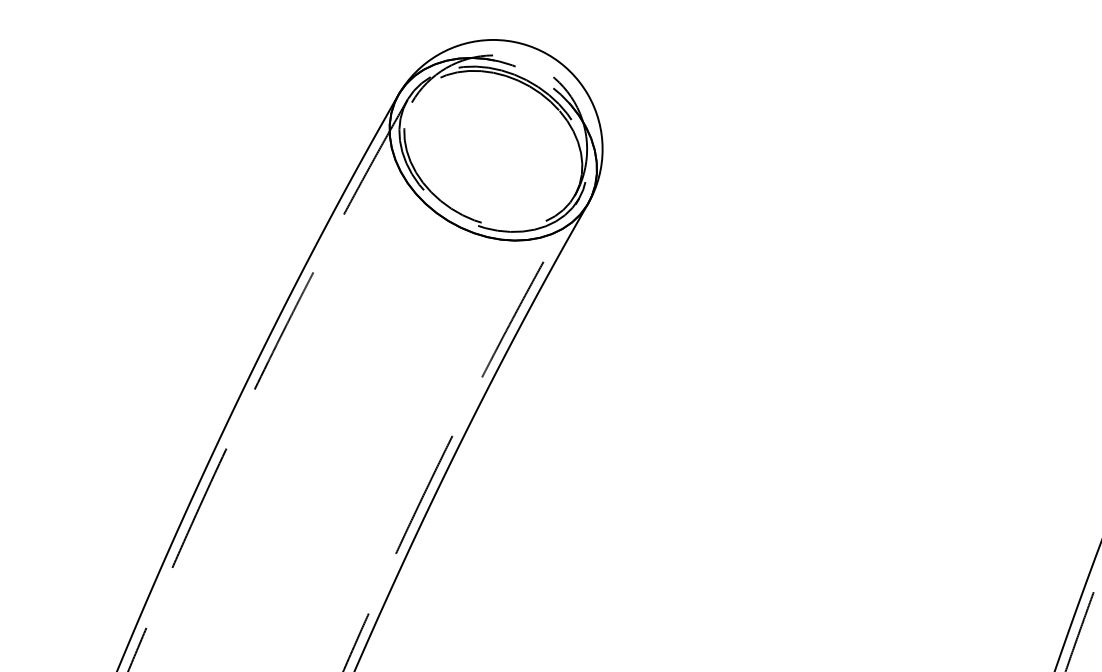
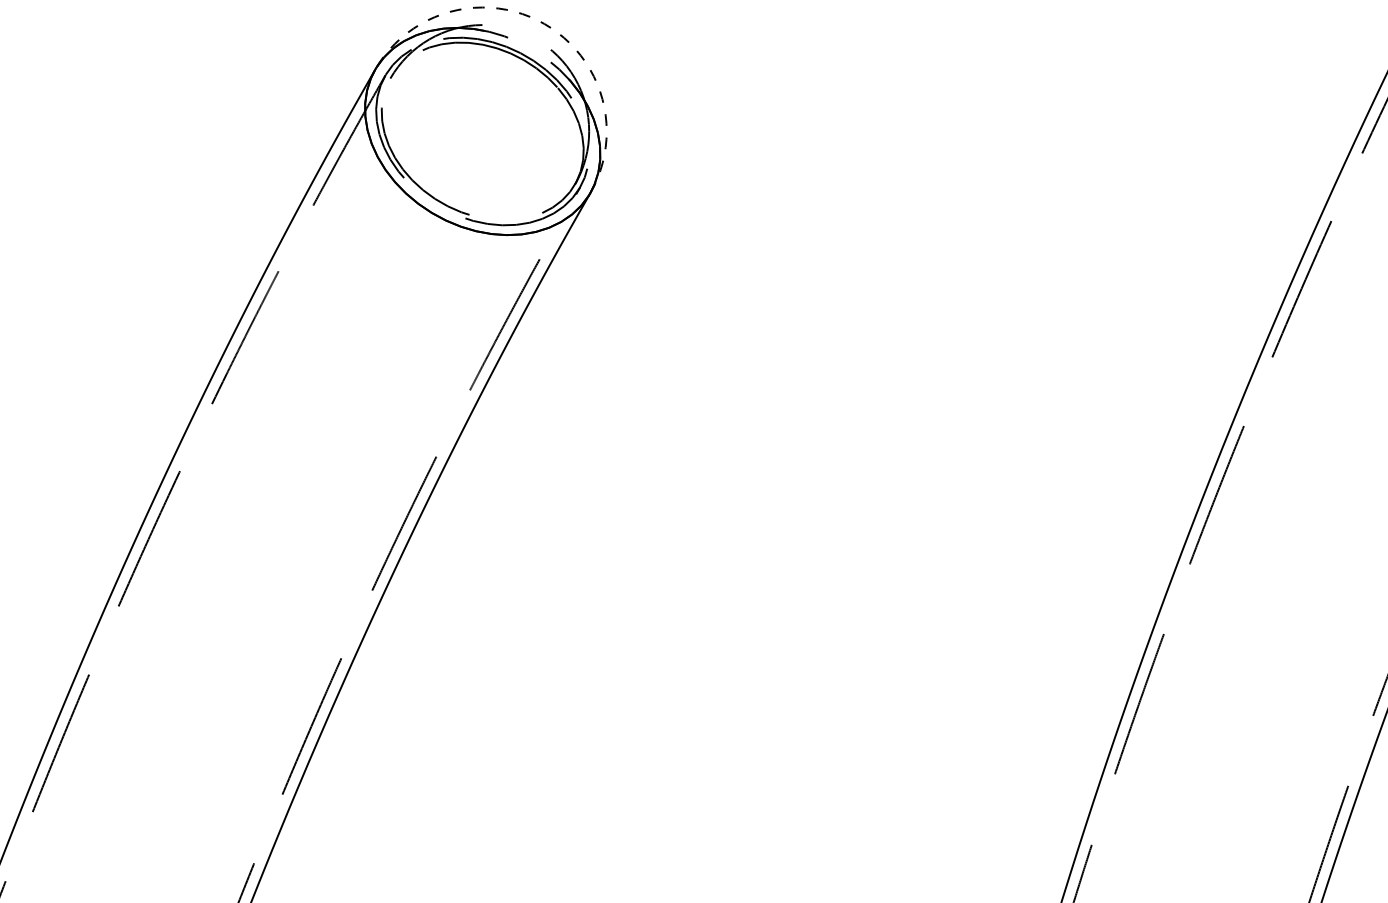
arc: (547, 54) -> (544, 23), solid -> dashed

